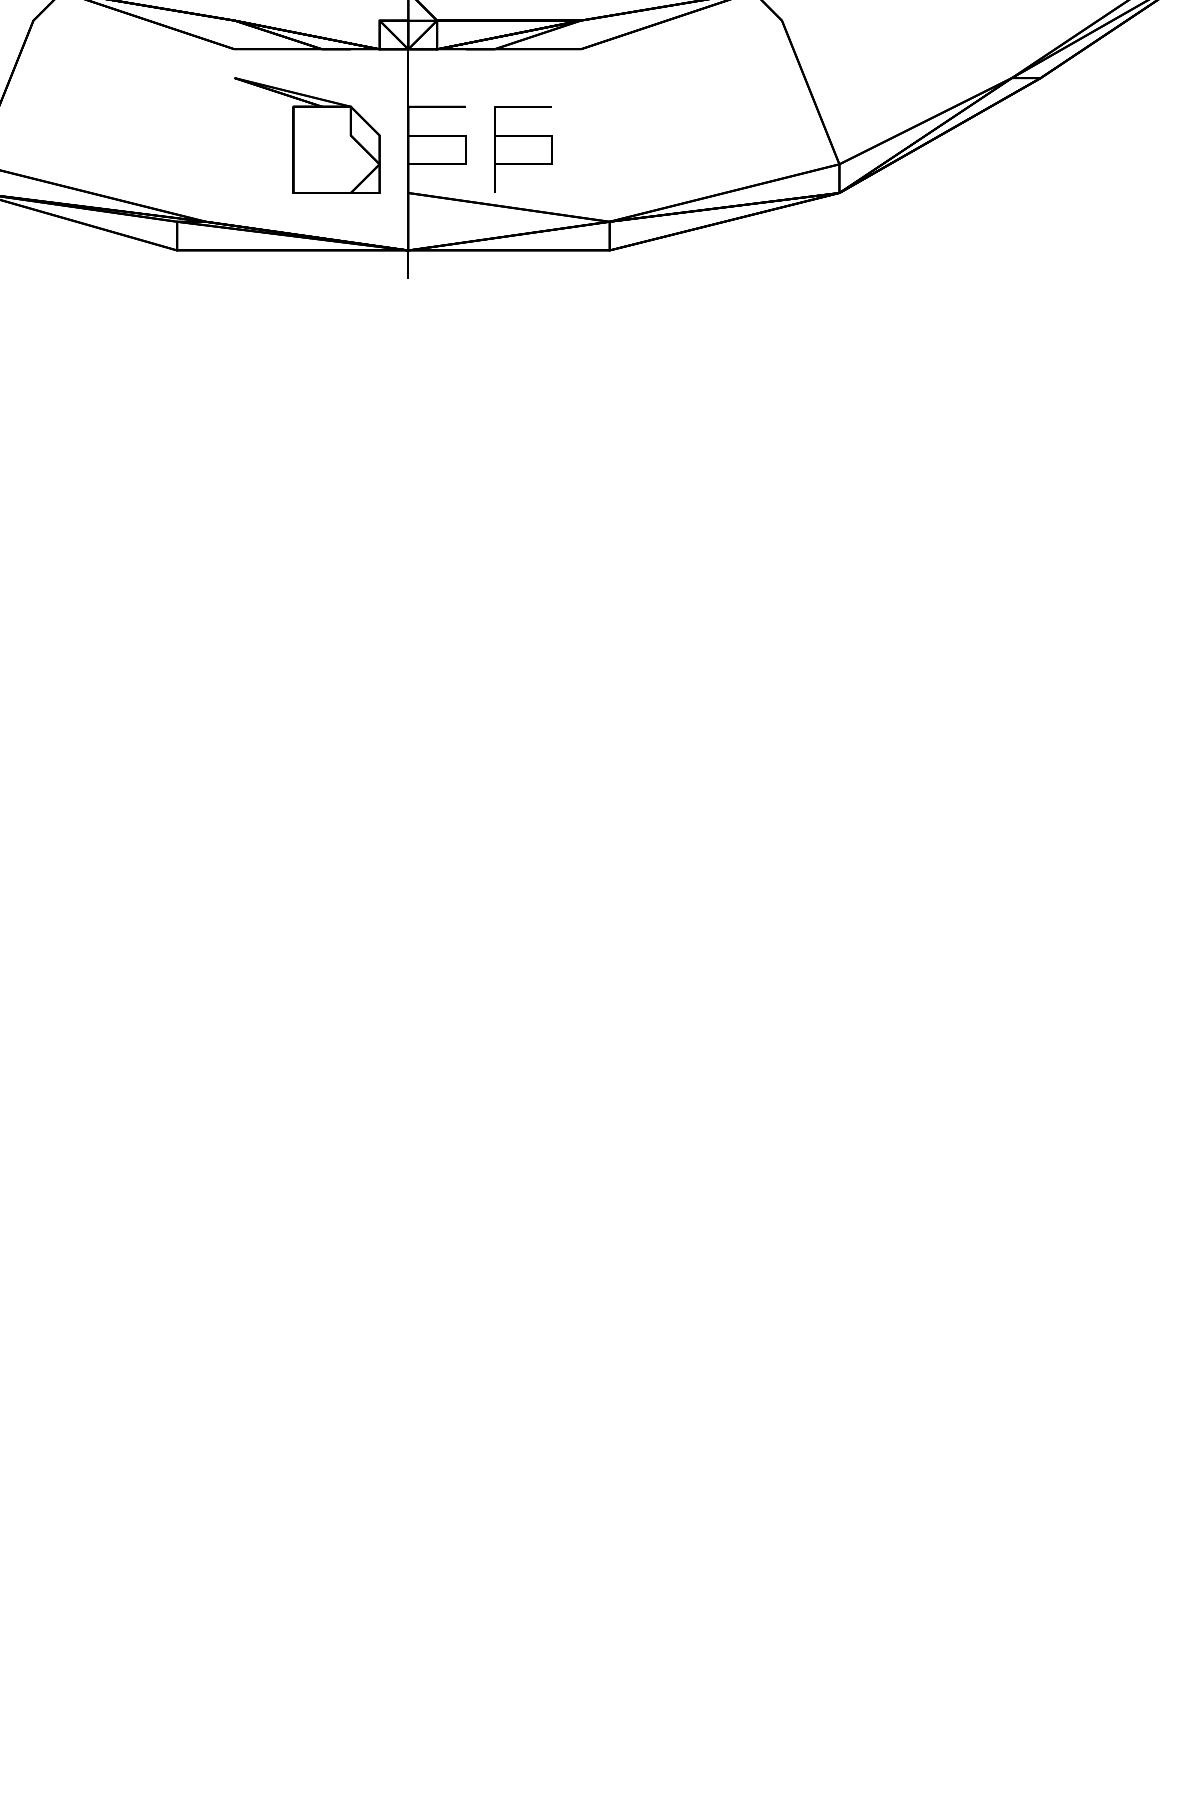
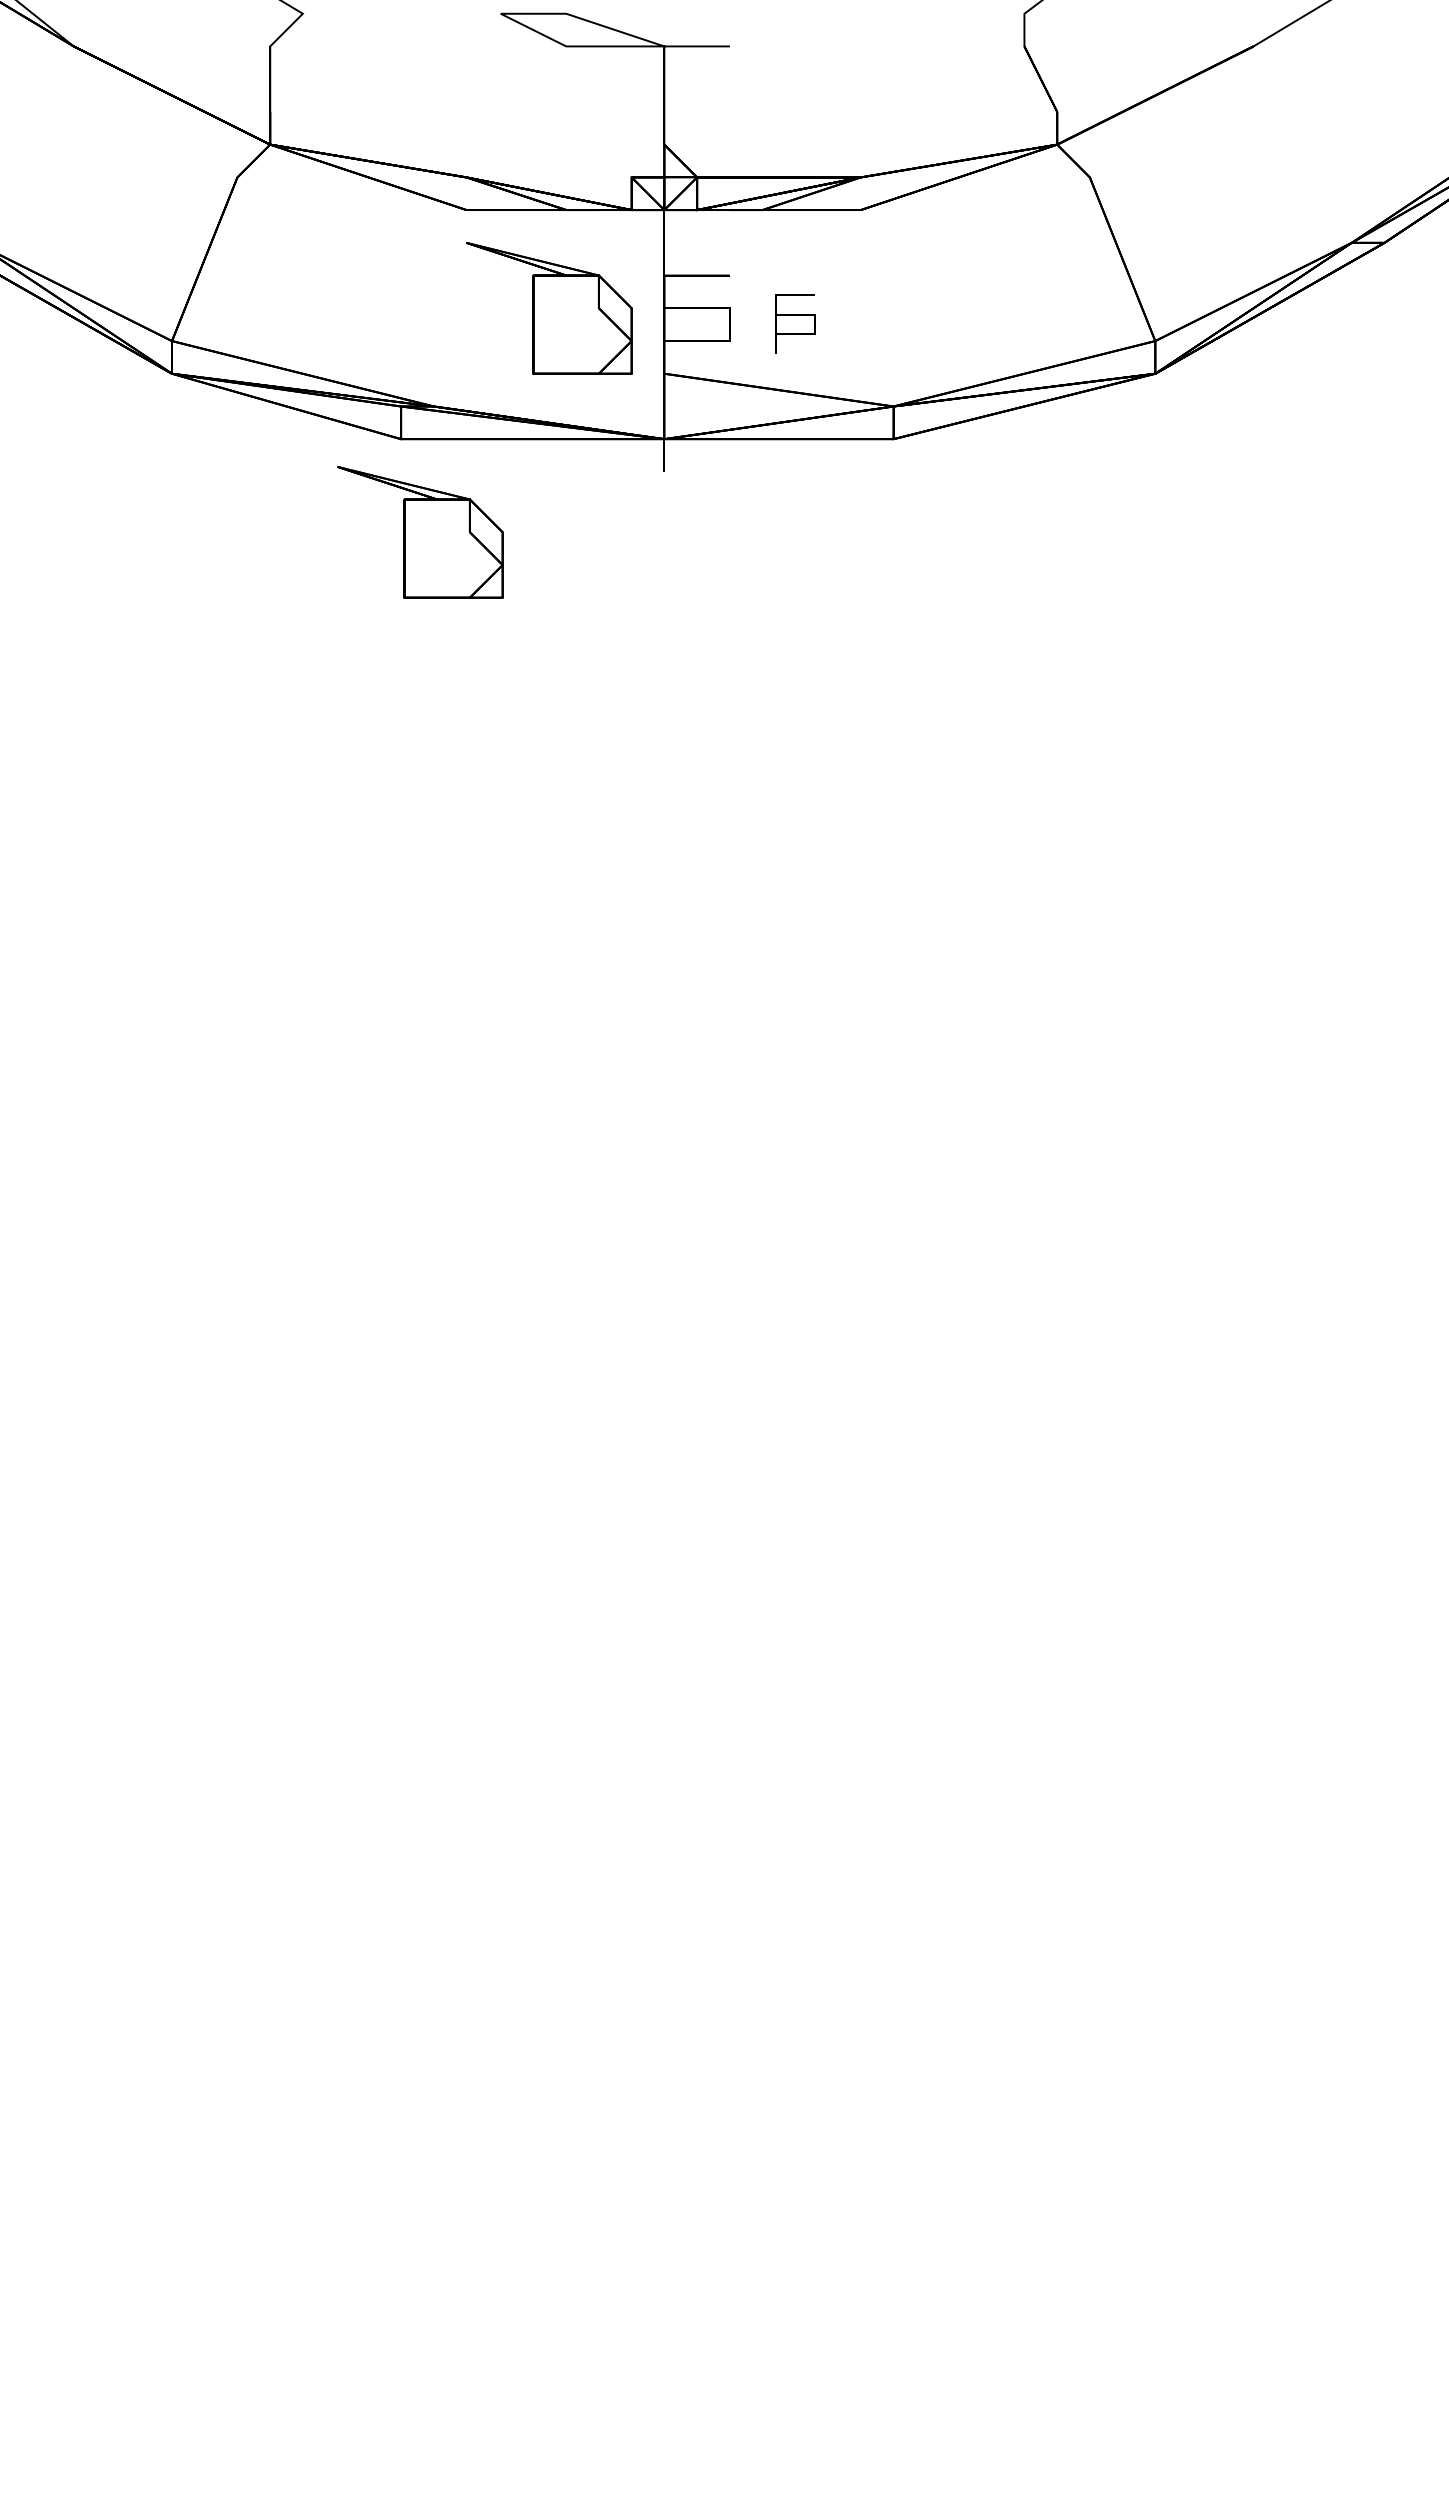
part: (523, 149) -> (795, 324), size x0.6
part: (194, 332) -> (420, 532), added

